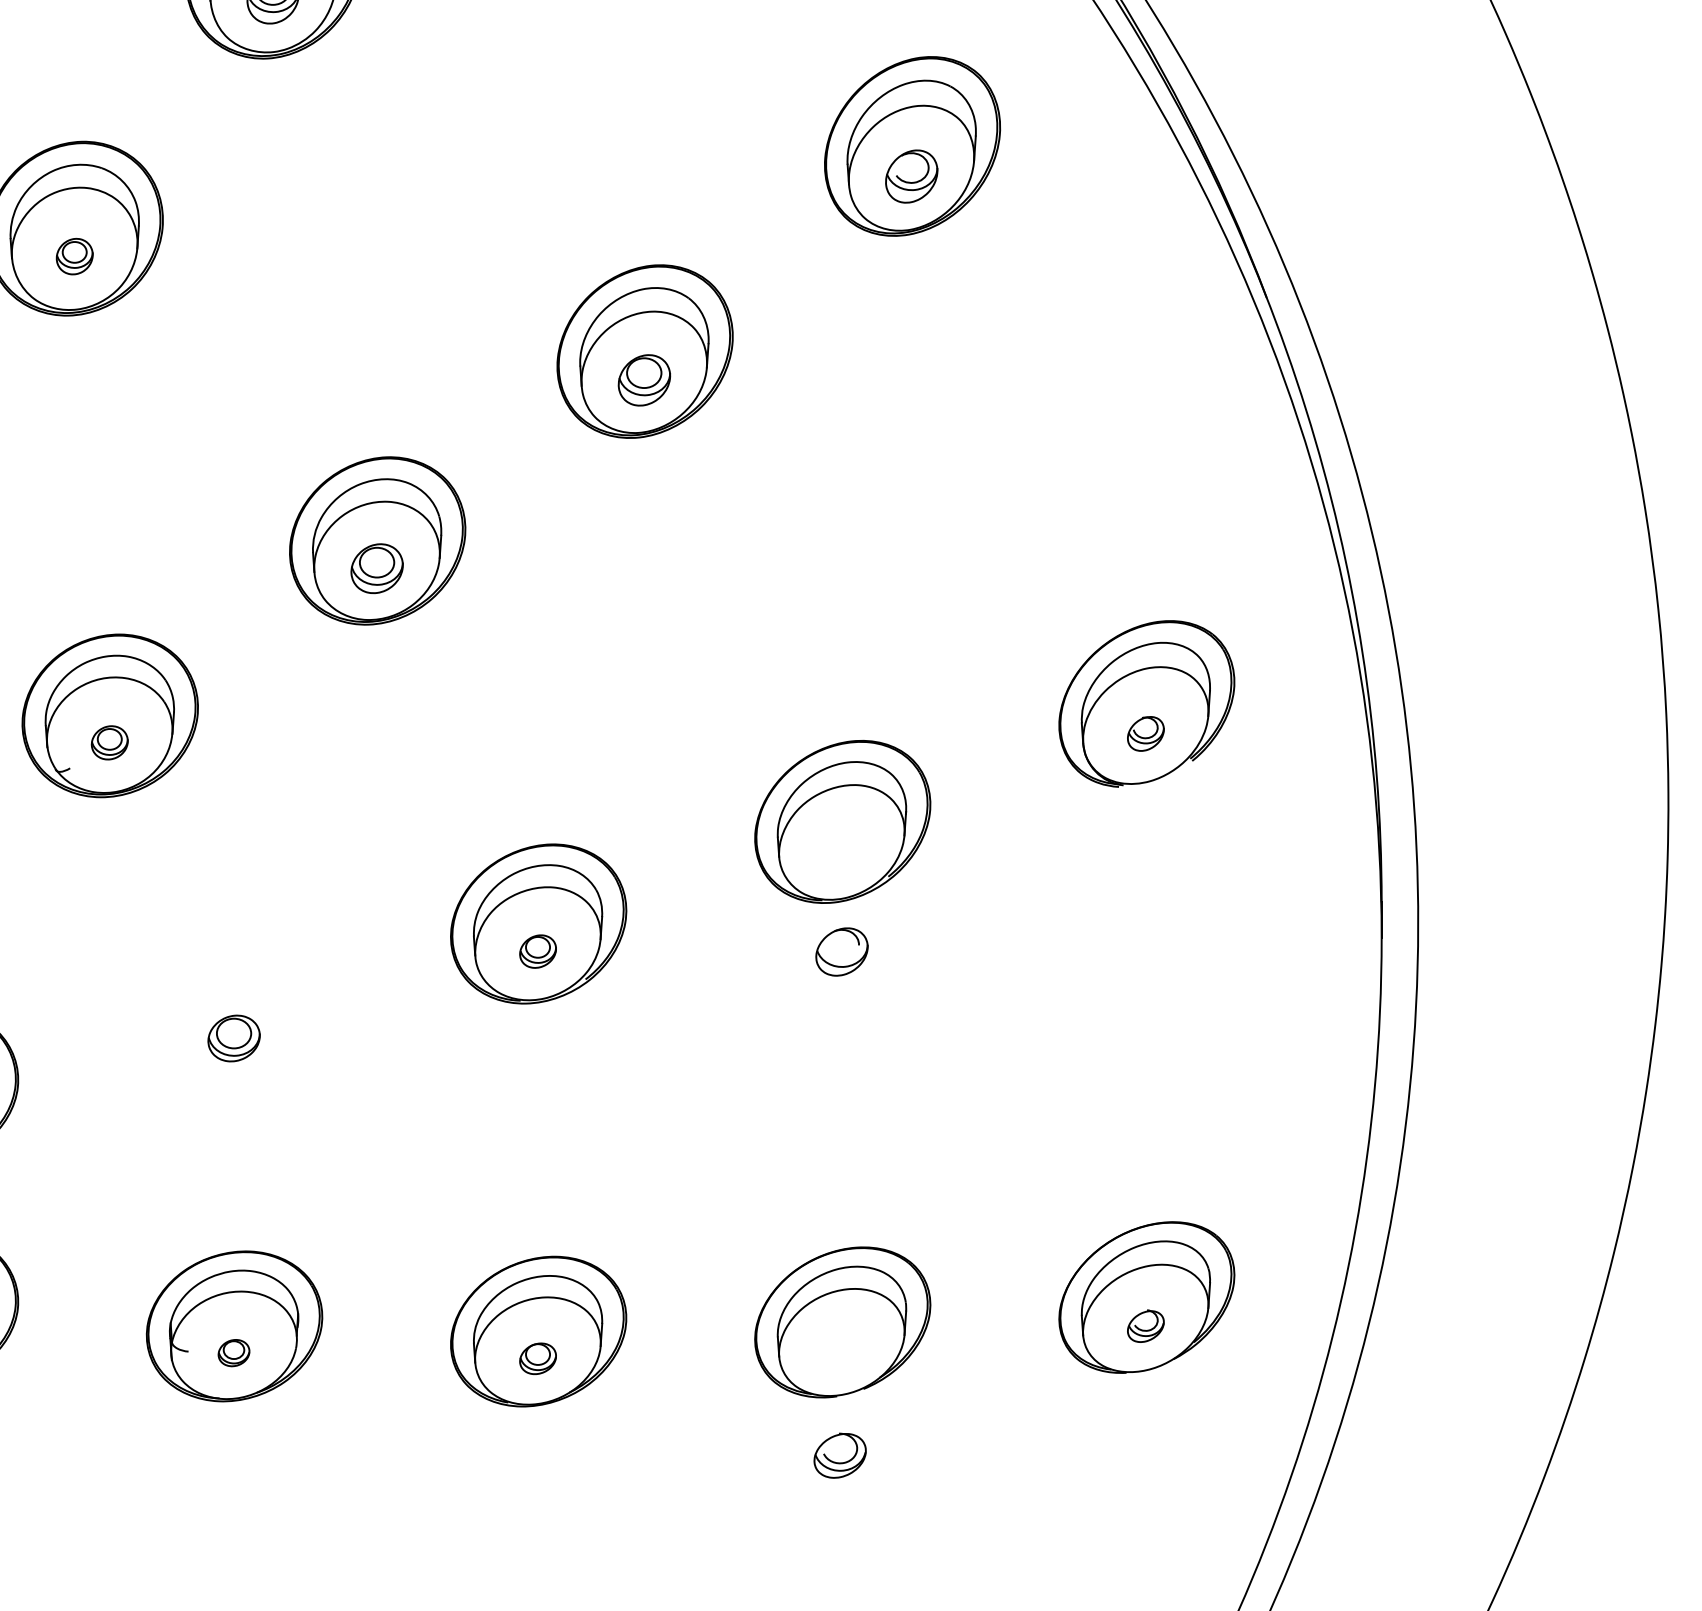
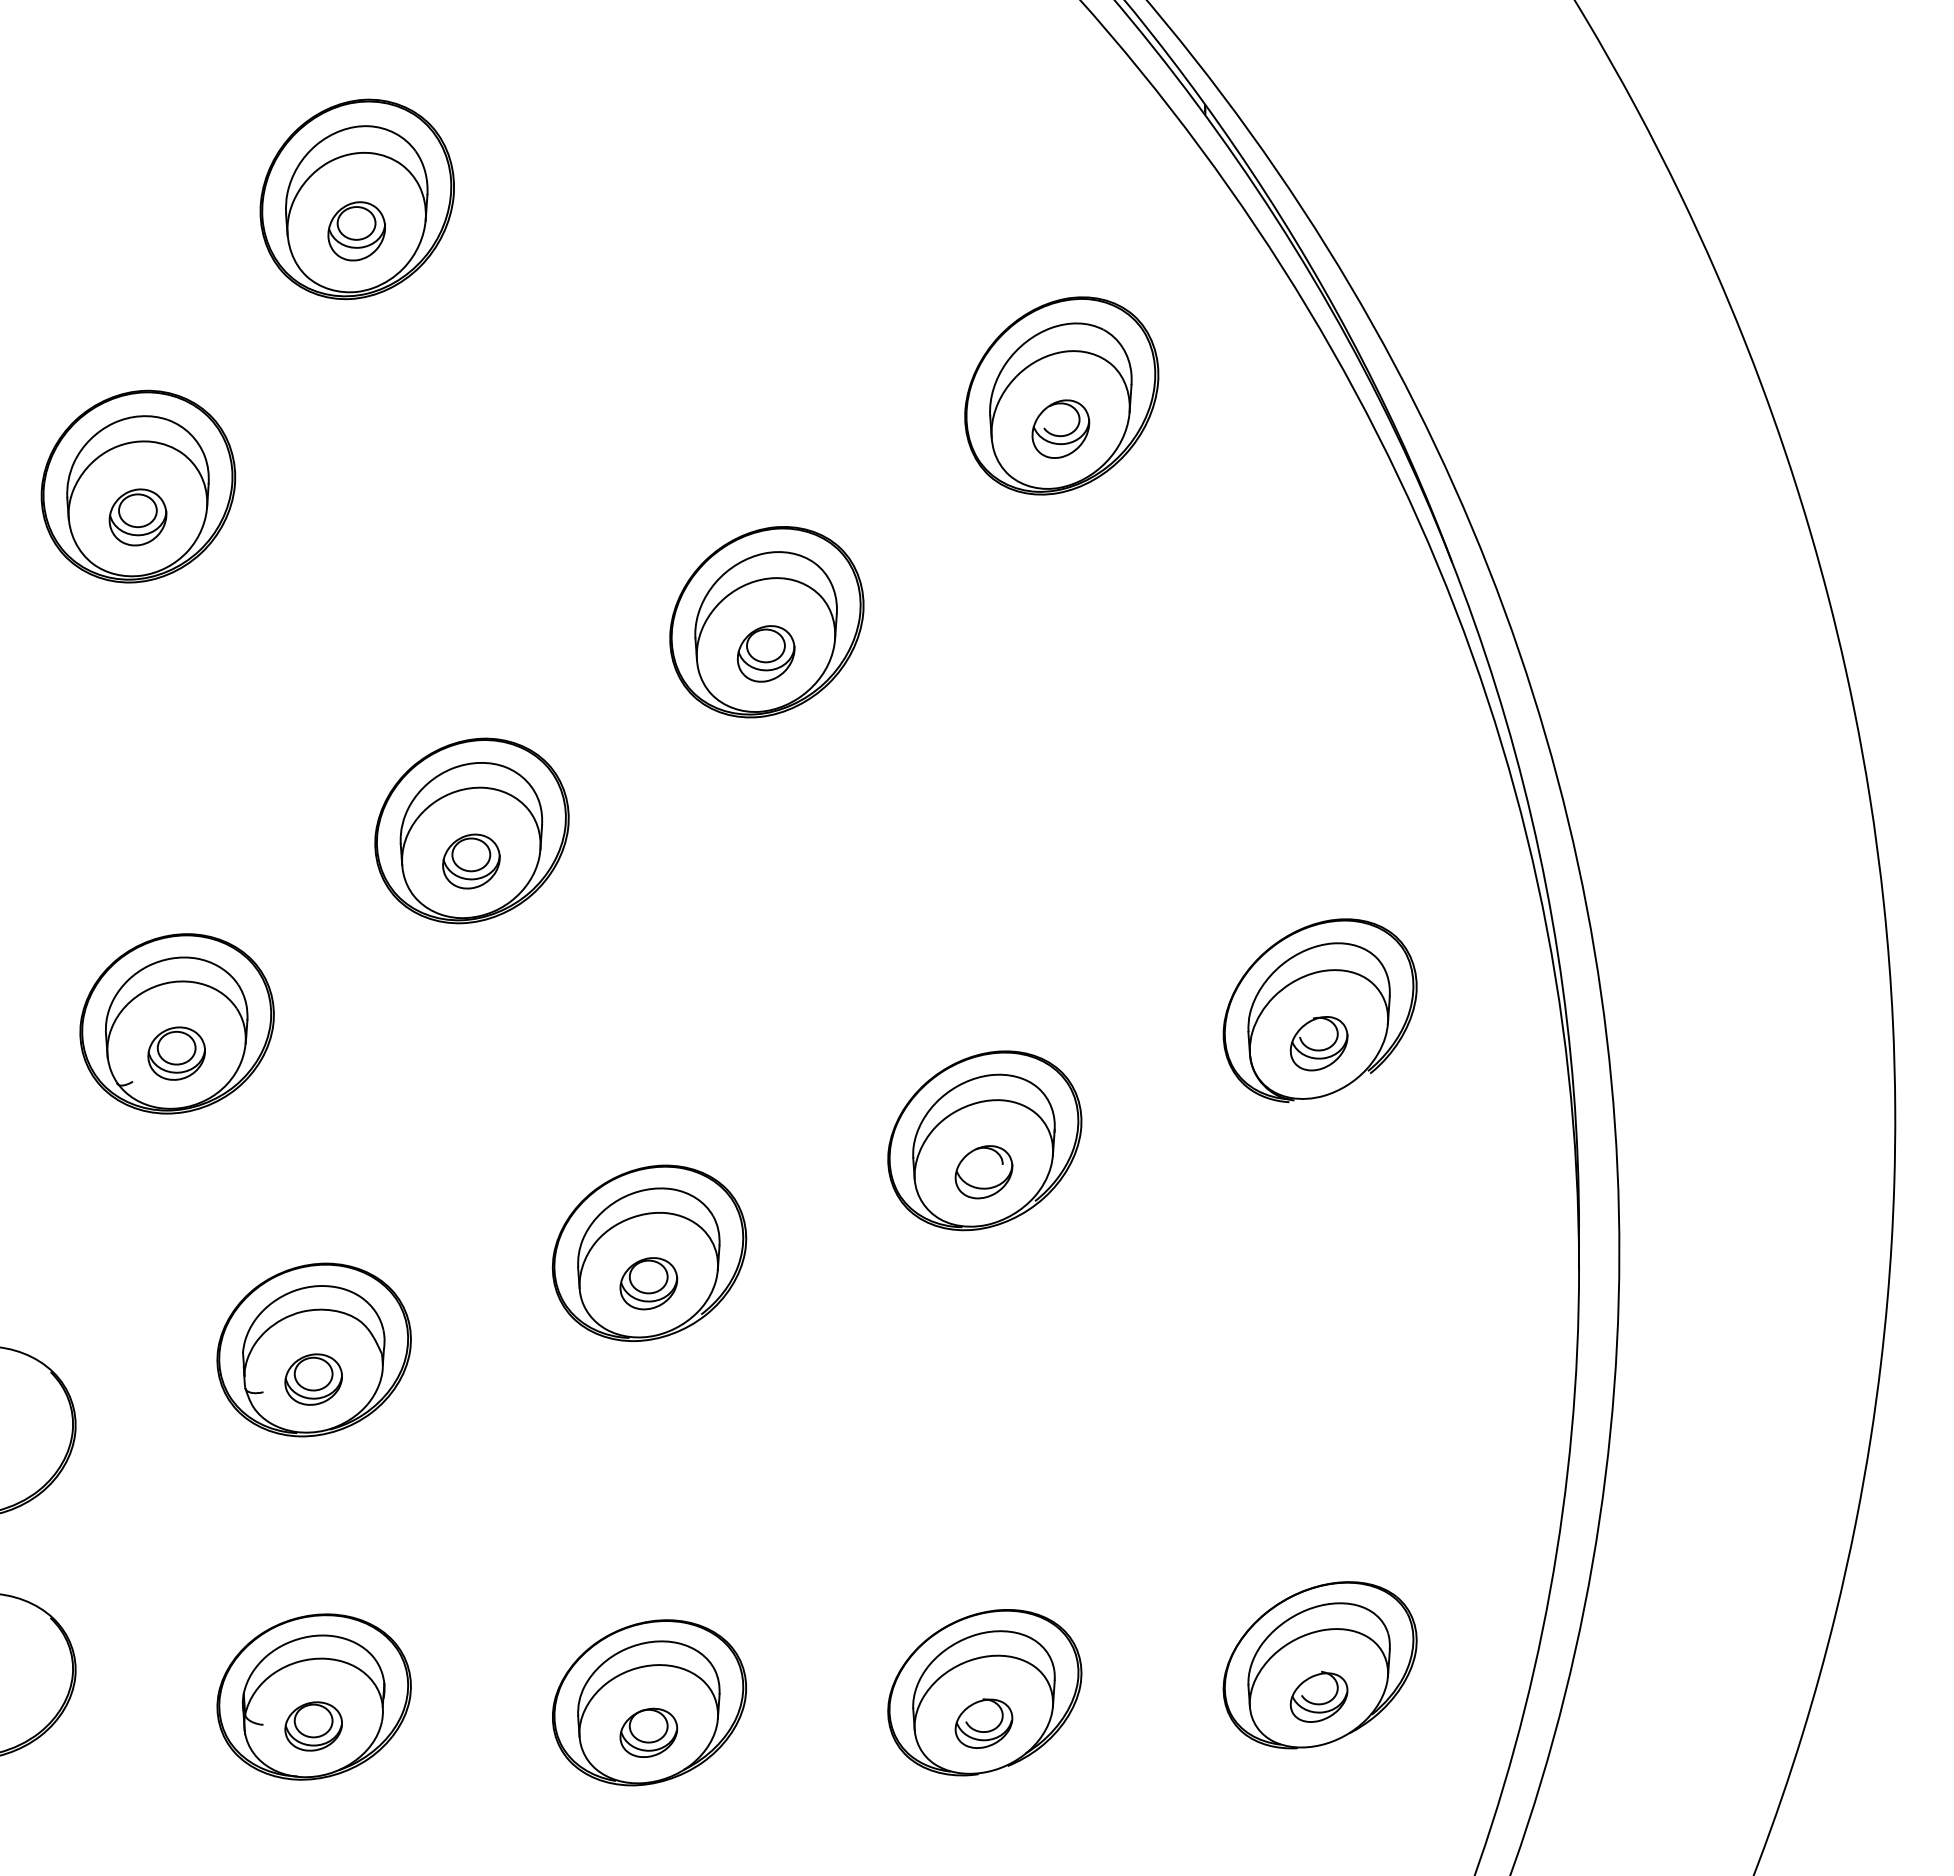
part: (74, 256) -> (137, 517), size x1.43
part: (1145, 733) -> (1318, 1043), size x1.43
part: (109, 742) -> (176, 1053), size x1.43
part: (537, 951) -> (648, 1283), size x1.43
part: (841, 952) -> (983, 1172), moved
part: (233, 1011) -> (313, 1349), added
part: (1145, 1325) -> (1318, 1696), size x1.43
part: (233, 1353) -> (313, 1726), size x1.67
part: (537, 1358) -> (648, 1732), size x1.43
part: (839, 1455) -> (983, 1723), moved

